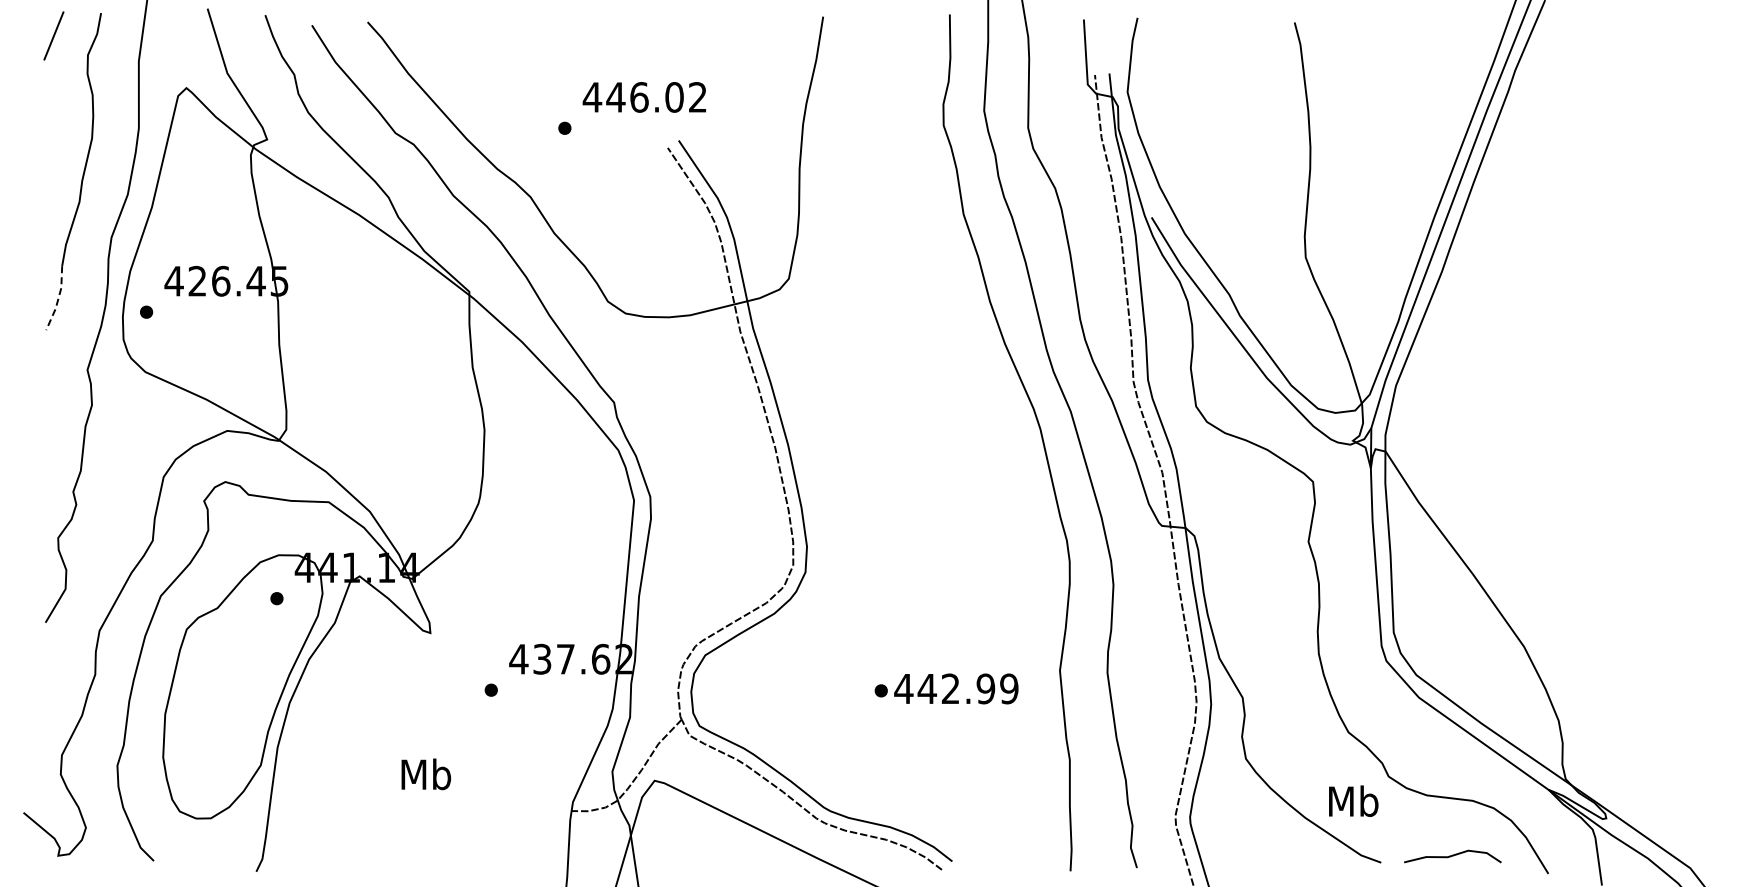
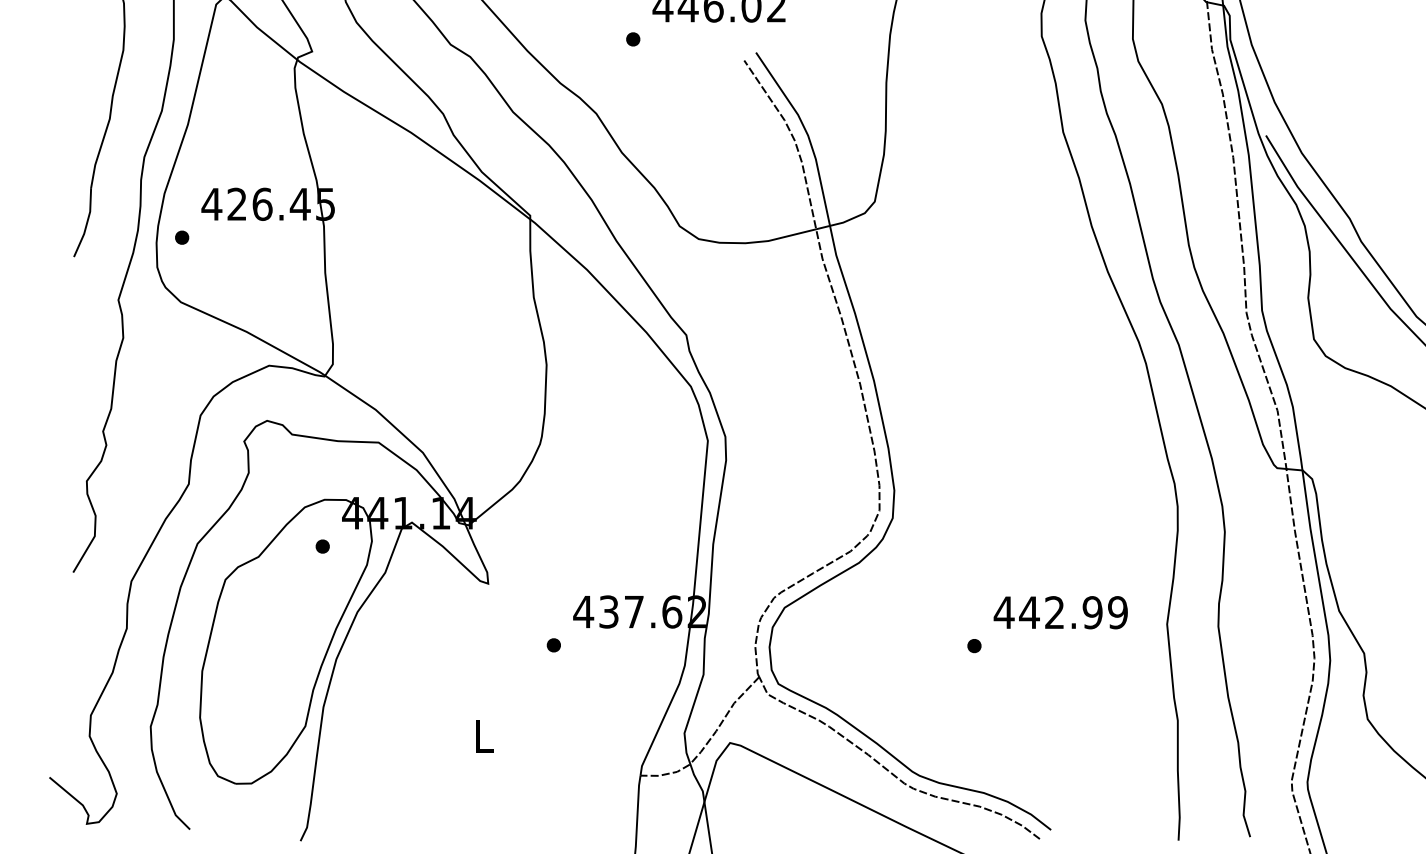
line: (58, 299) -> (87, 223), dashed -> solid
text: (956, 688) -> (1060, 612), moved
text: (426, 774) -> (484, 736), Mb -> L

